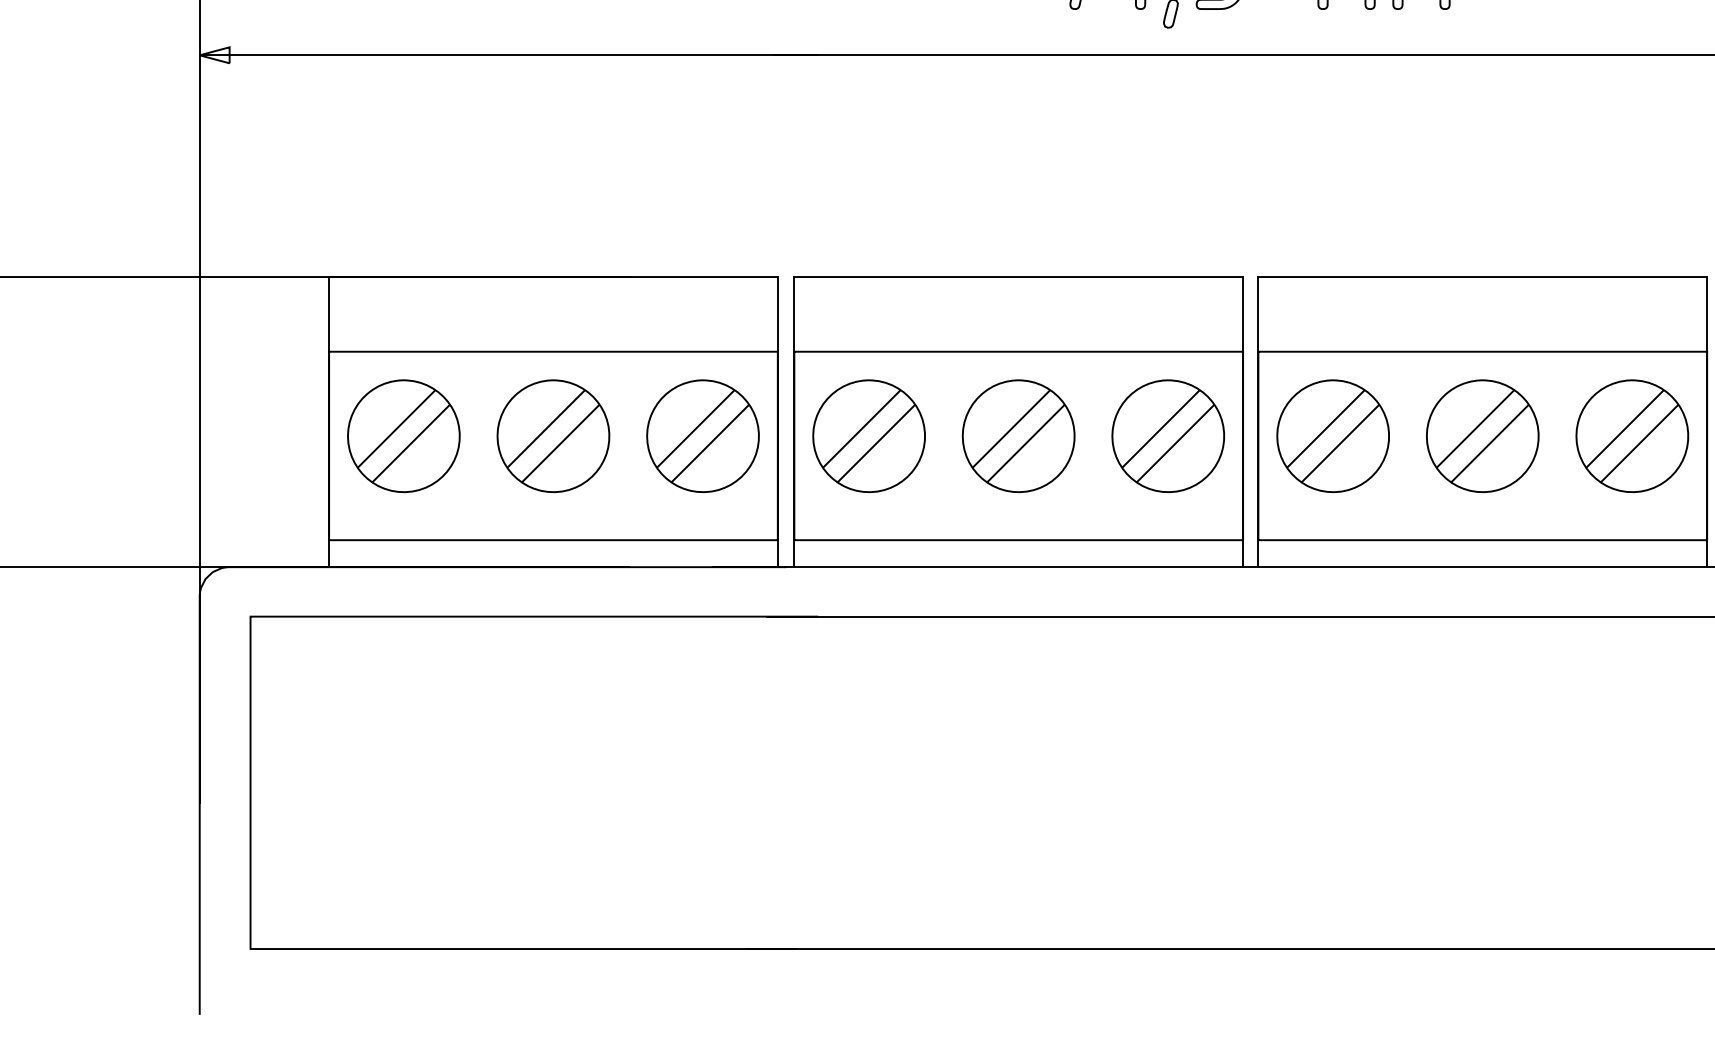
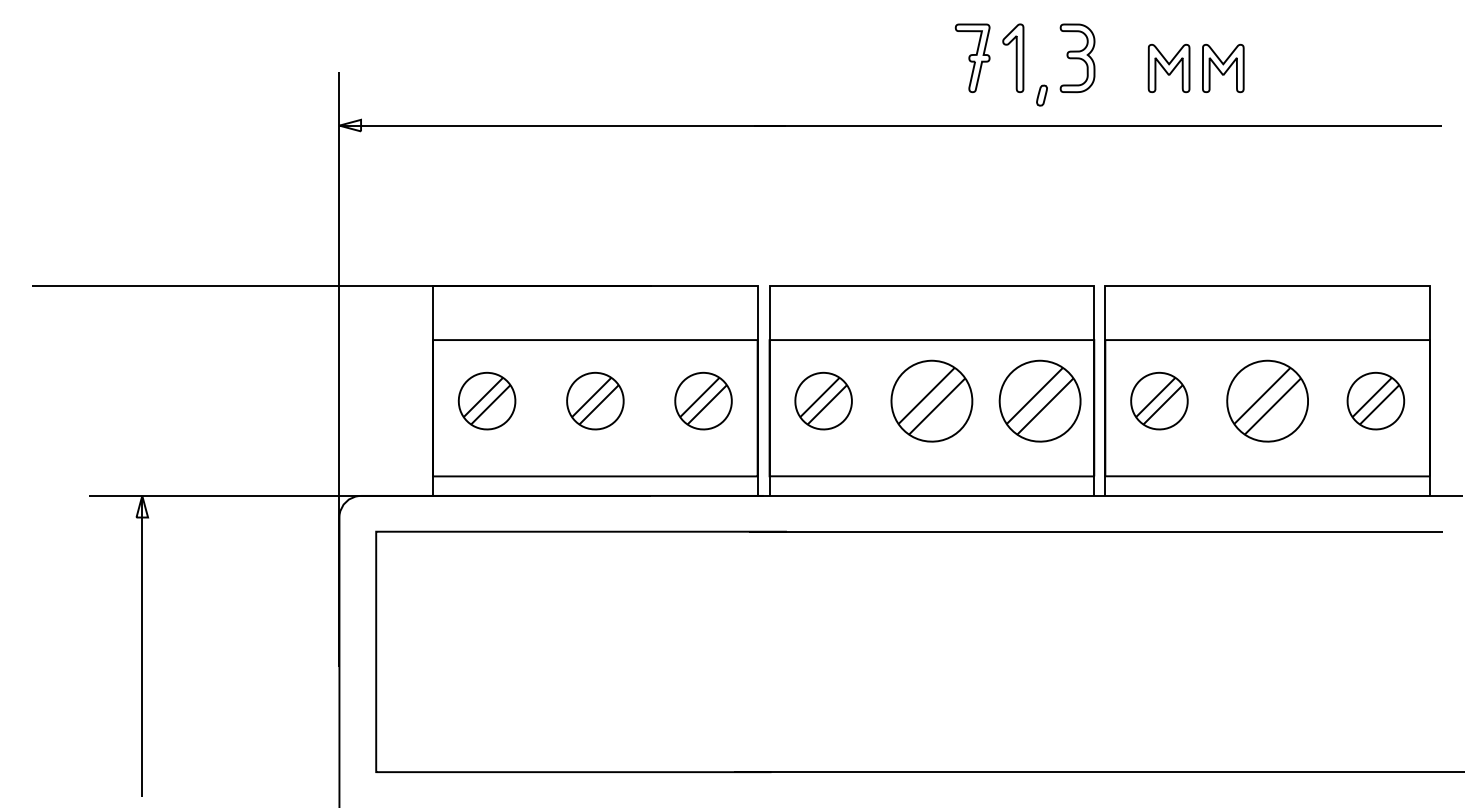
part: (402, 435) -> (486, 400), size x0.7
part: (553, 435) -> (595, 400), size x0.7
part: (702, 435) -> (703, 400), size x0.7
part: (868, 435) -> (823, 400), size x0.7
part: (1333, 435) -> (1159, 400), size x0.7
part: (1631, 435) -> (1375, 400), size x0.7

